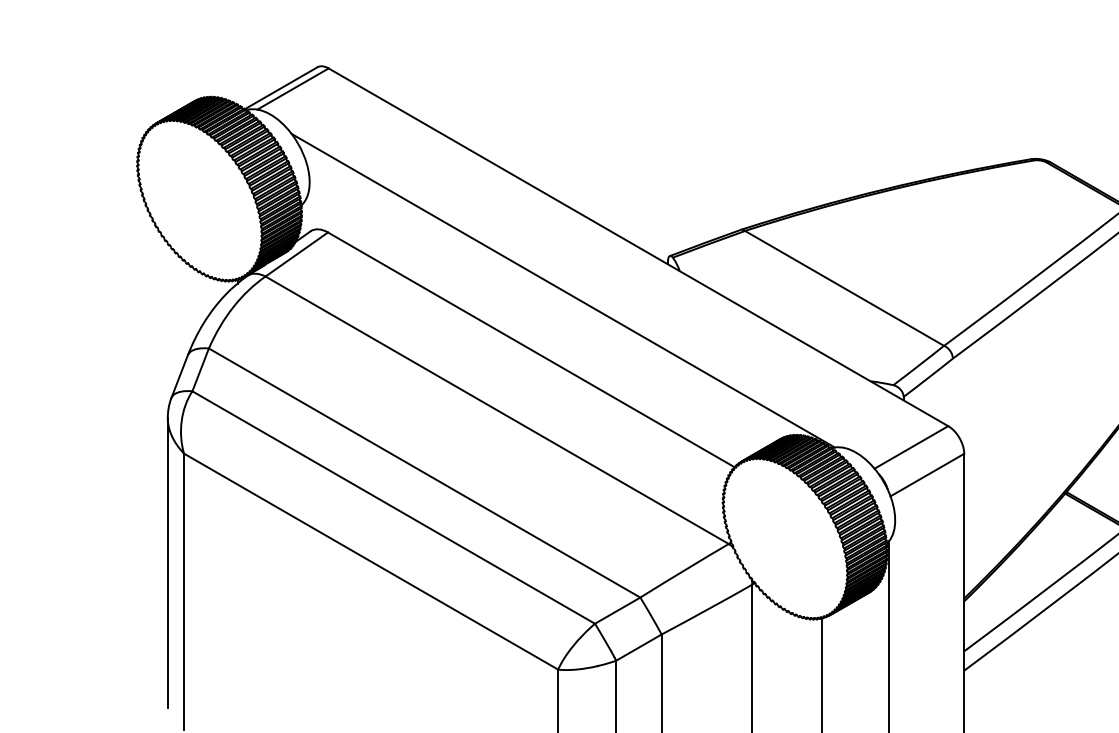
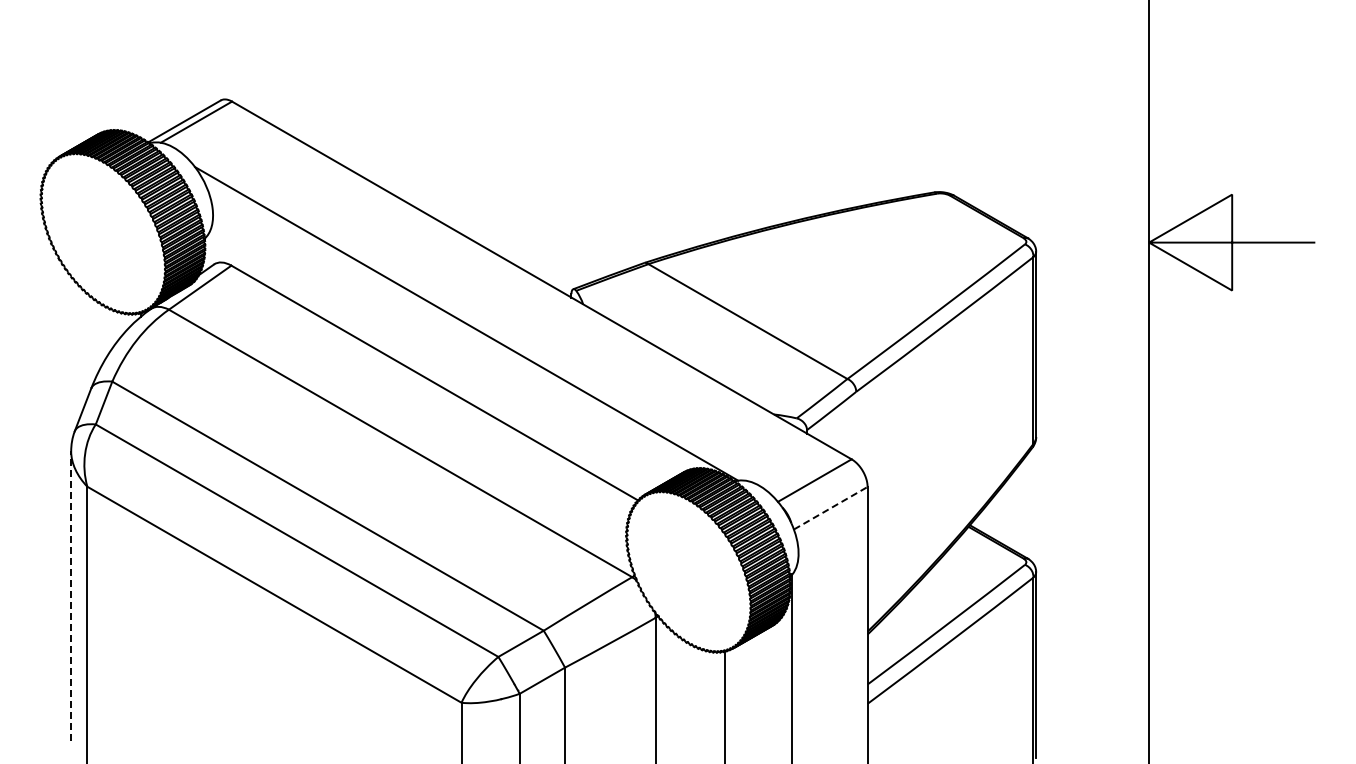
line: (927, 475) -> (830, 508), solid -> dashed
line: (168, 563) -> (71, 596), solid -> dashed

